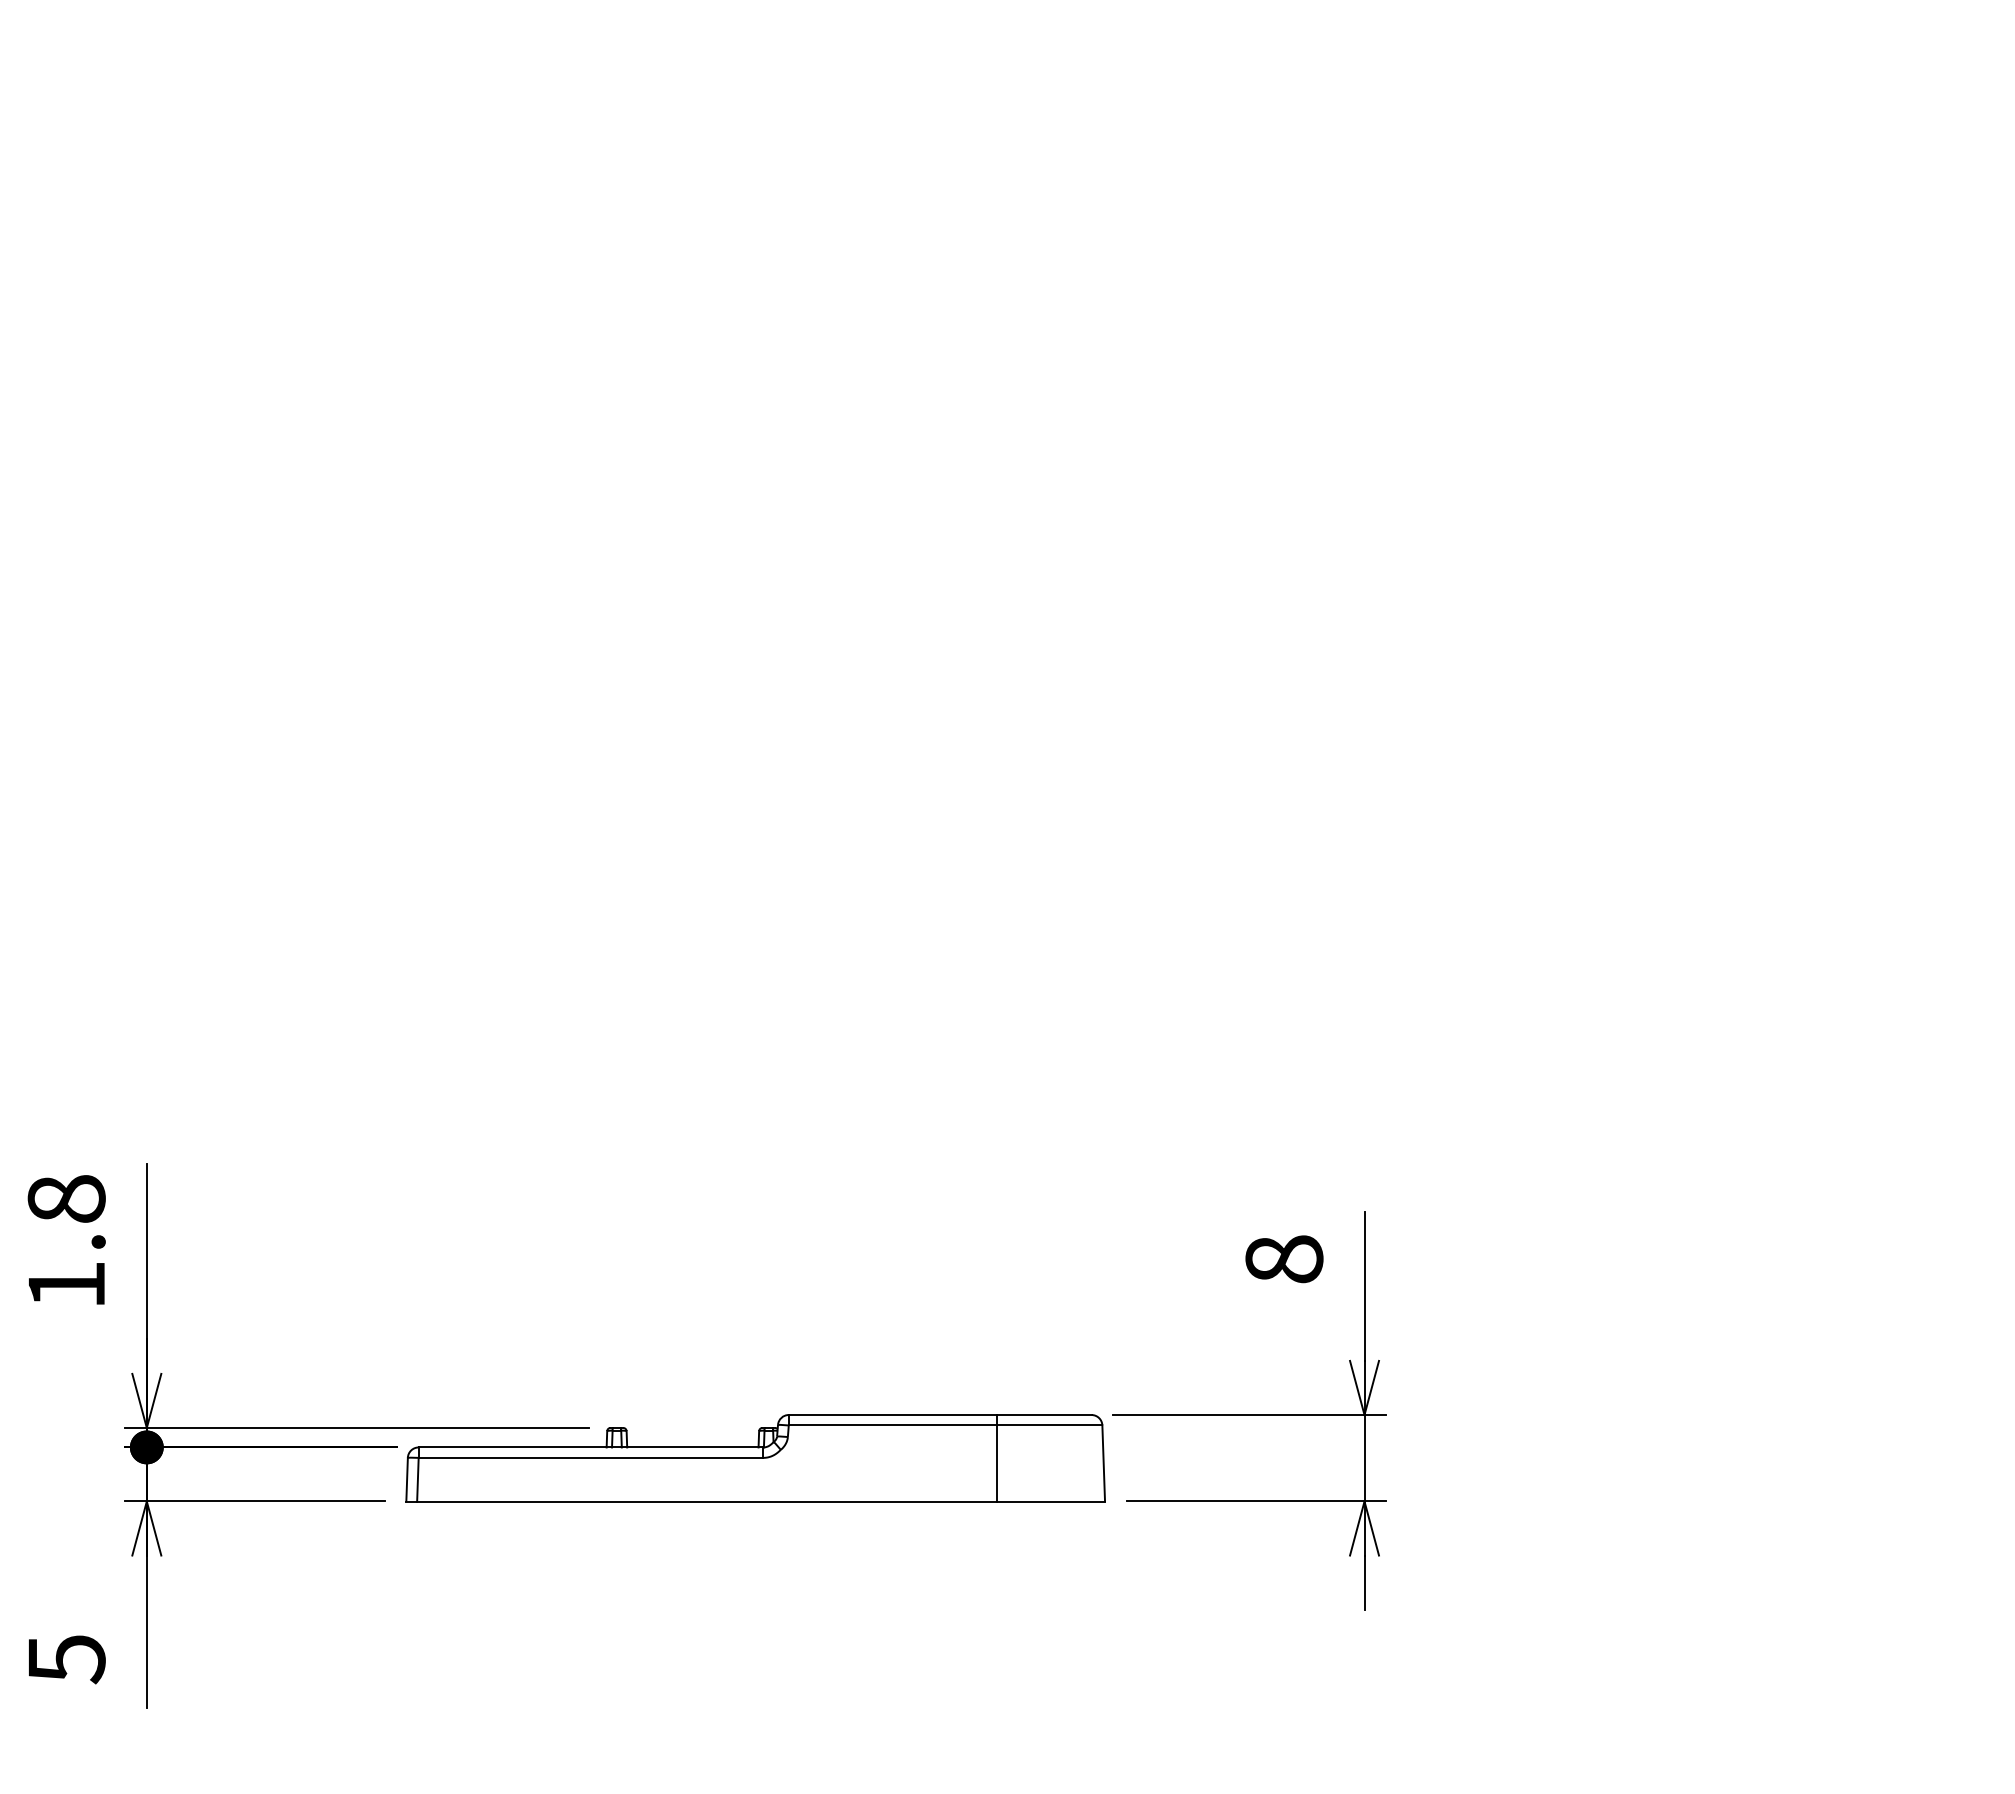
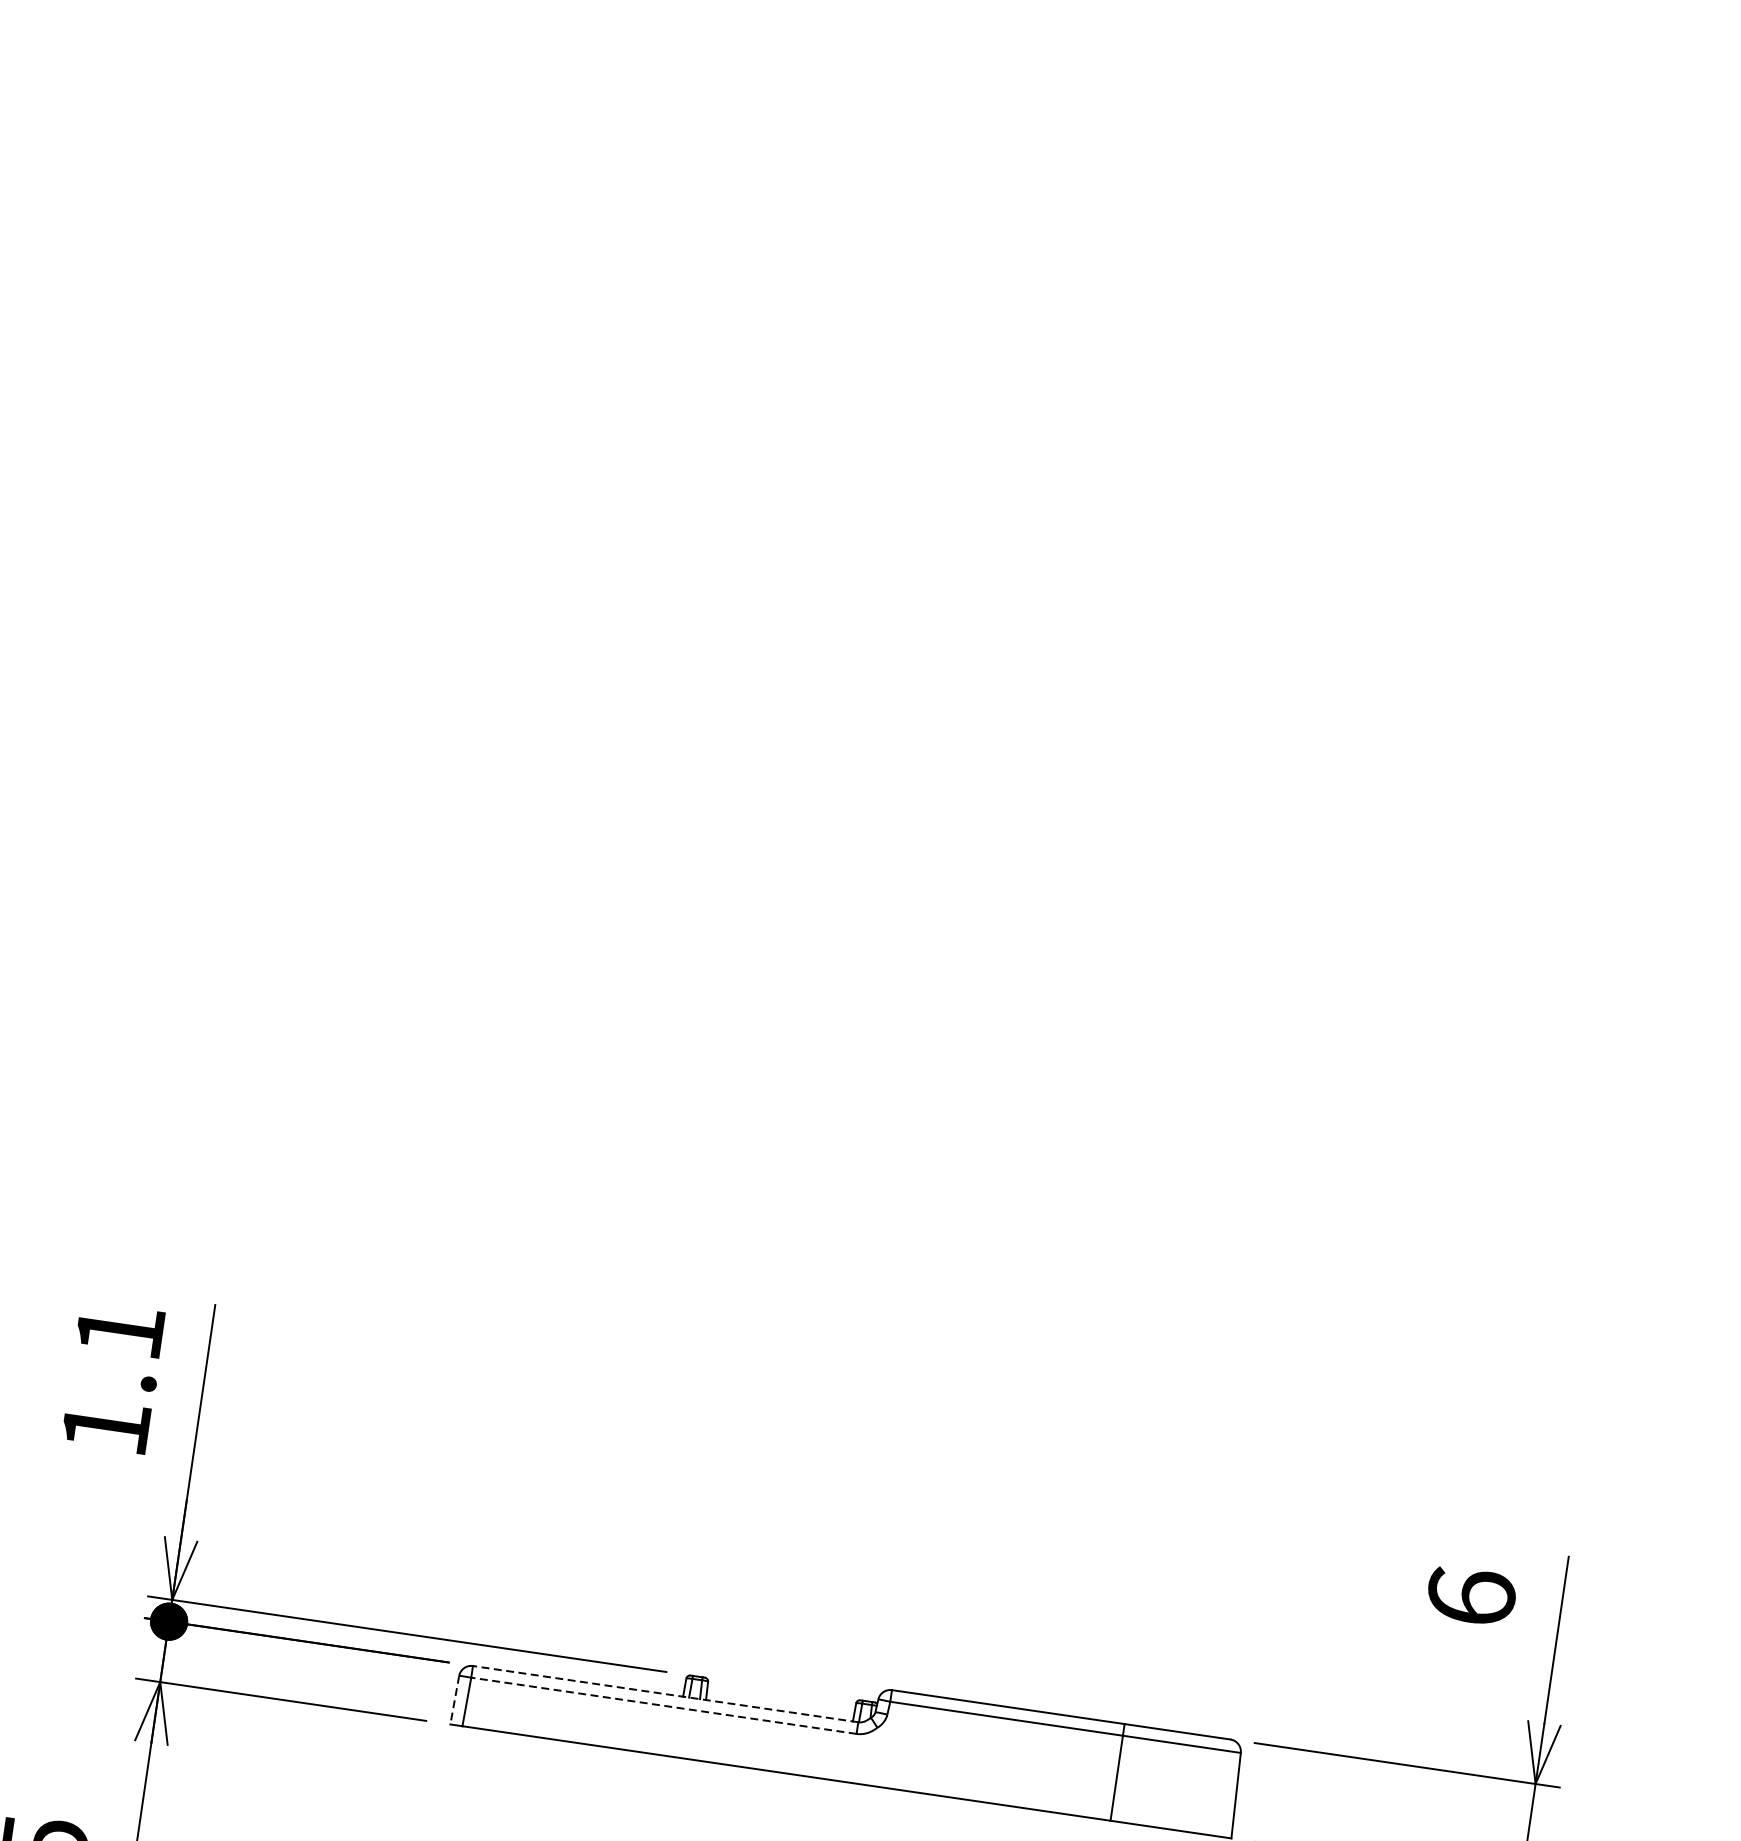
text: (66, 1198) -> (119, 1330), 1.8 -> 1.1
text: (1284, 1259) -> (1471, 1597), 8 -> 6
line: (590, 1447) -> (665, 1694), solid -> dashed
line: (590, 1457) -> (663, 1705), solid -> dashed
line: (407, 1479) -> (455, 1700), solid -> dashed

